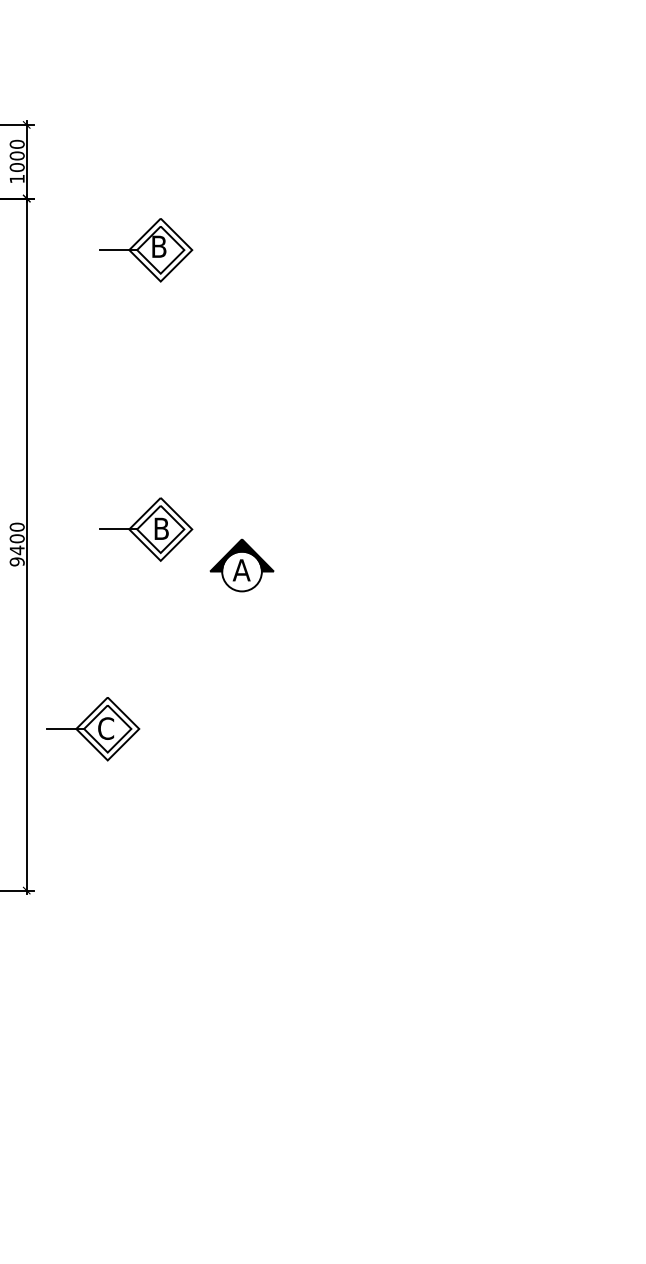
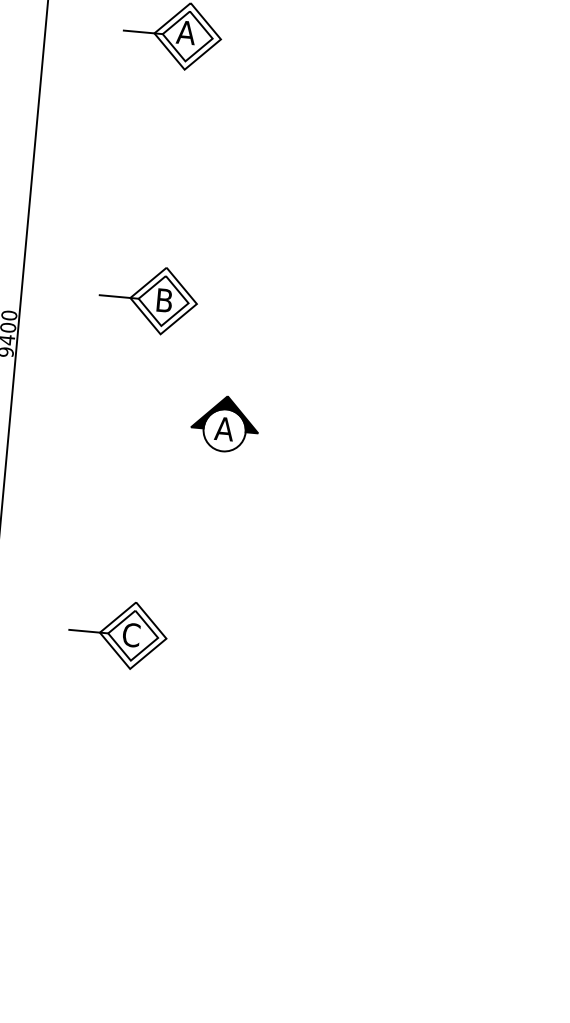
text: (158, 246) -> (185, 32), B -> A
part: (146, 529) -> (148, 299), moved
part: (241, 565) -> (224, 423), moved
part: (93, 729) -> (118, 634), moved

